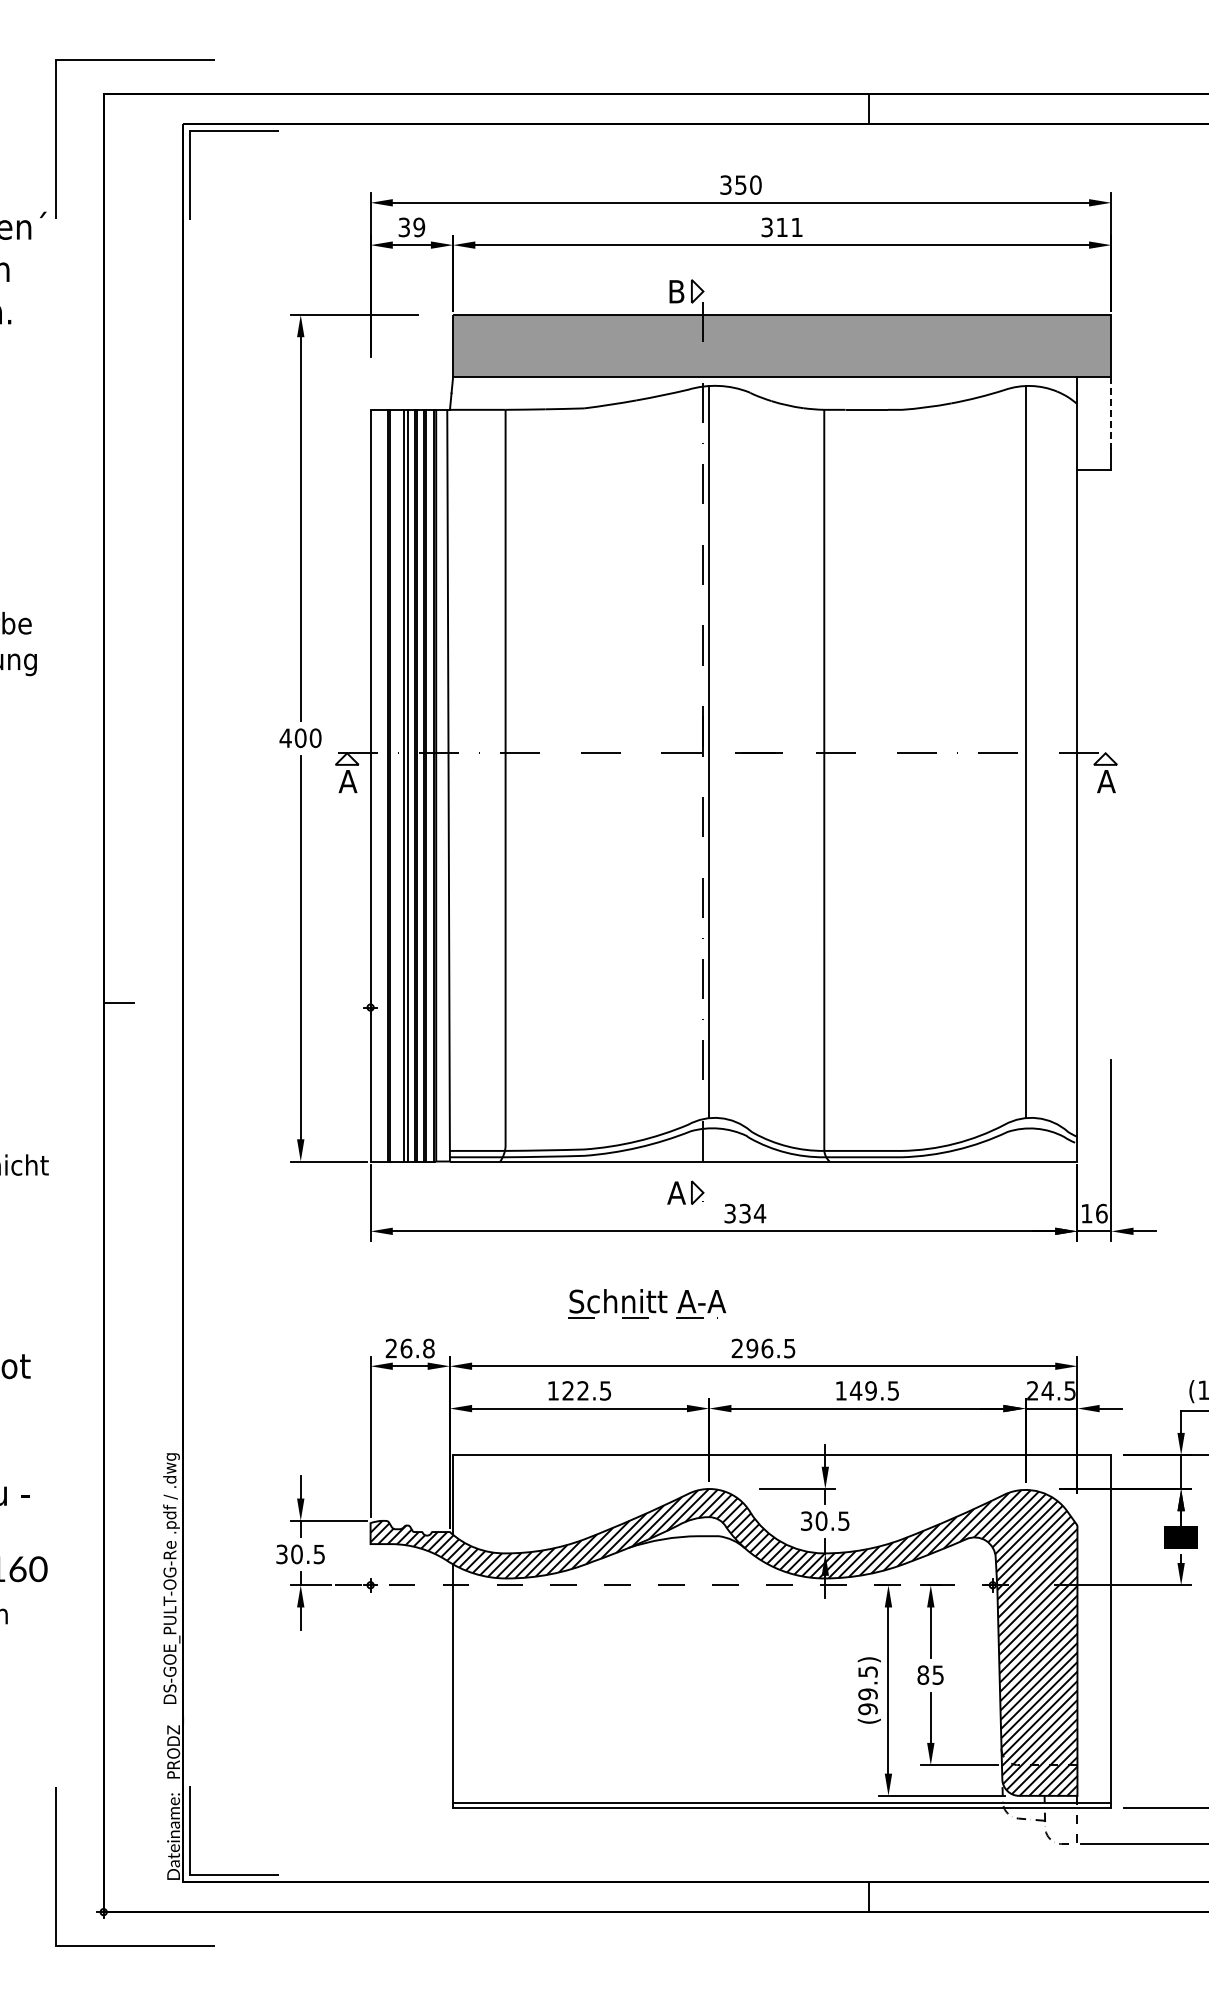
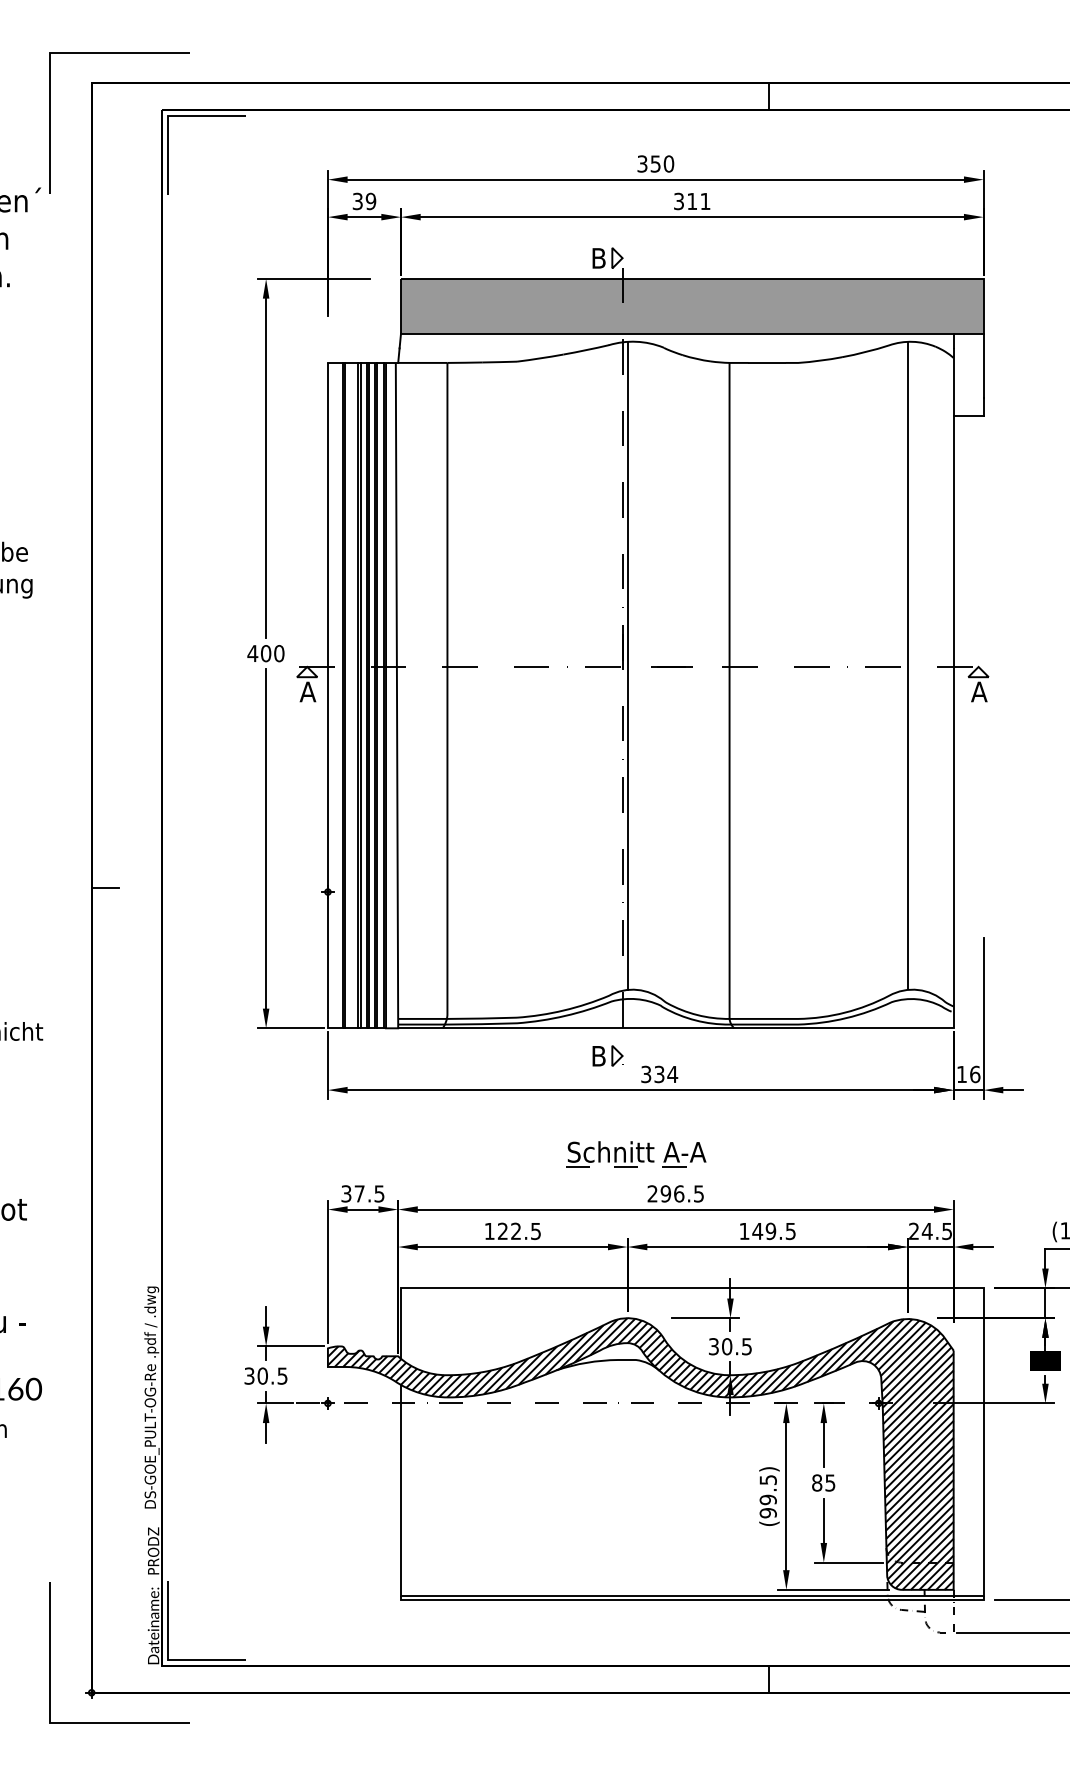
line: (1111, 413) -> (983, 366), dashed -> solid
text: (676, 1192) -> (598, 1055), A -> B
part: (647, 1303) -> (636, 1154), moved
text: (409, 1348) -> (362, 1193), 26.8 -> 37.5

